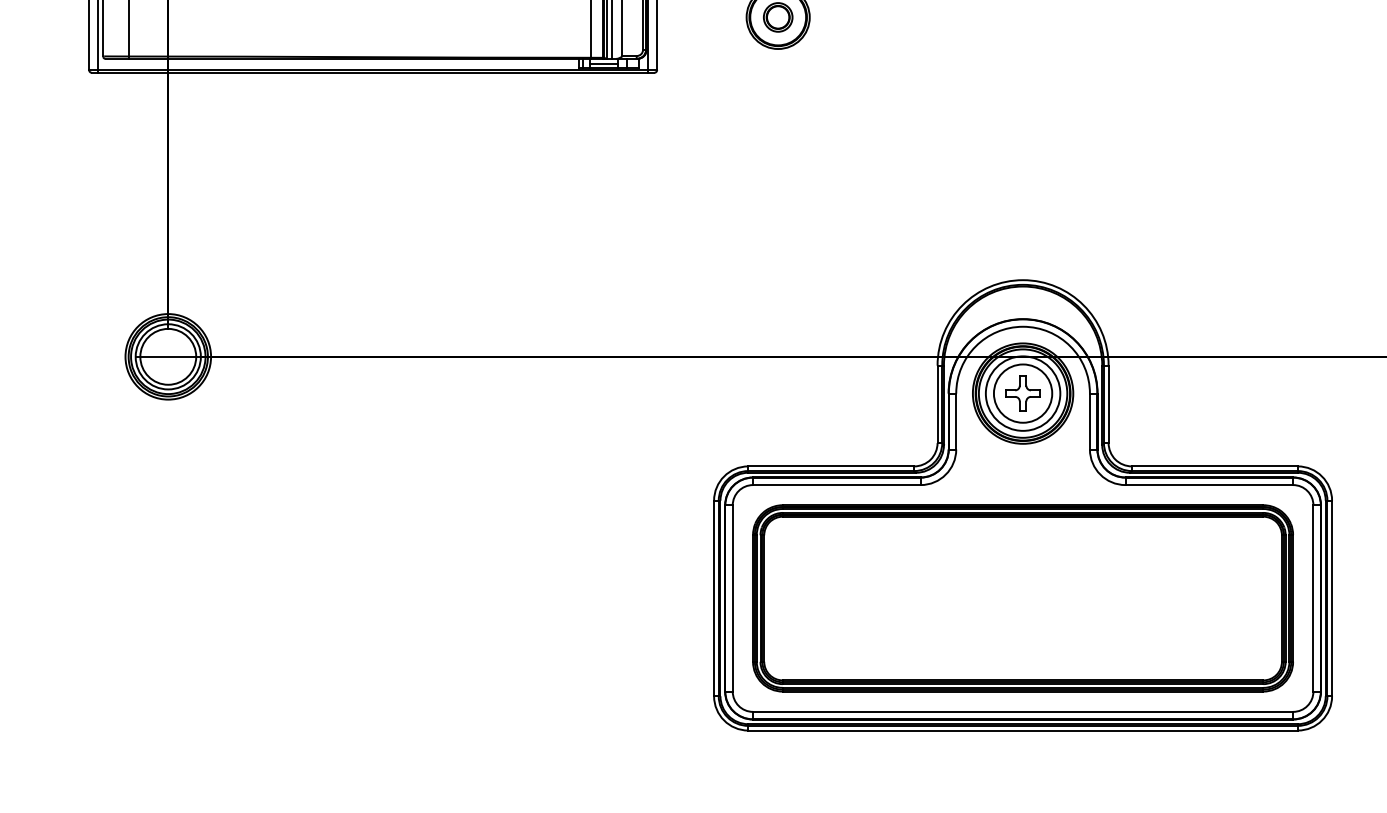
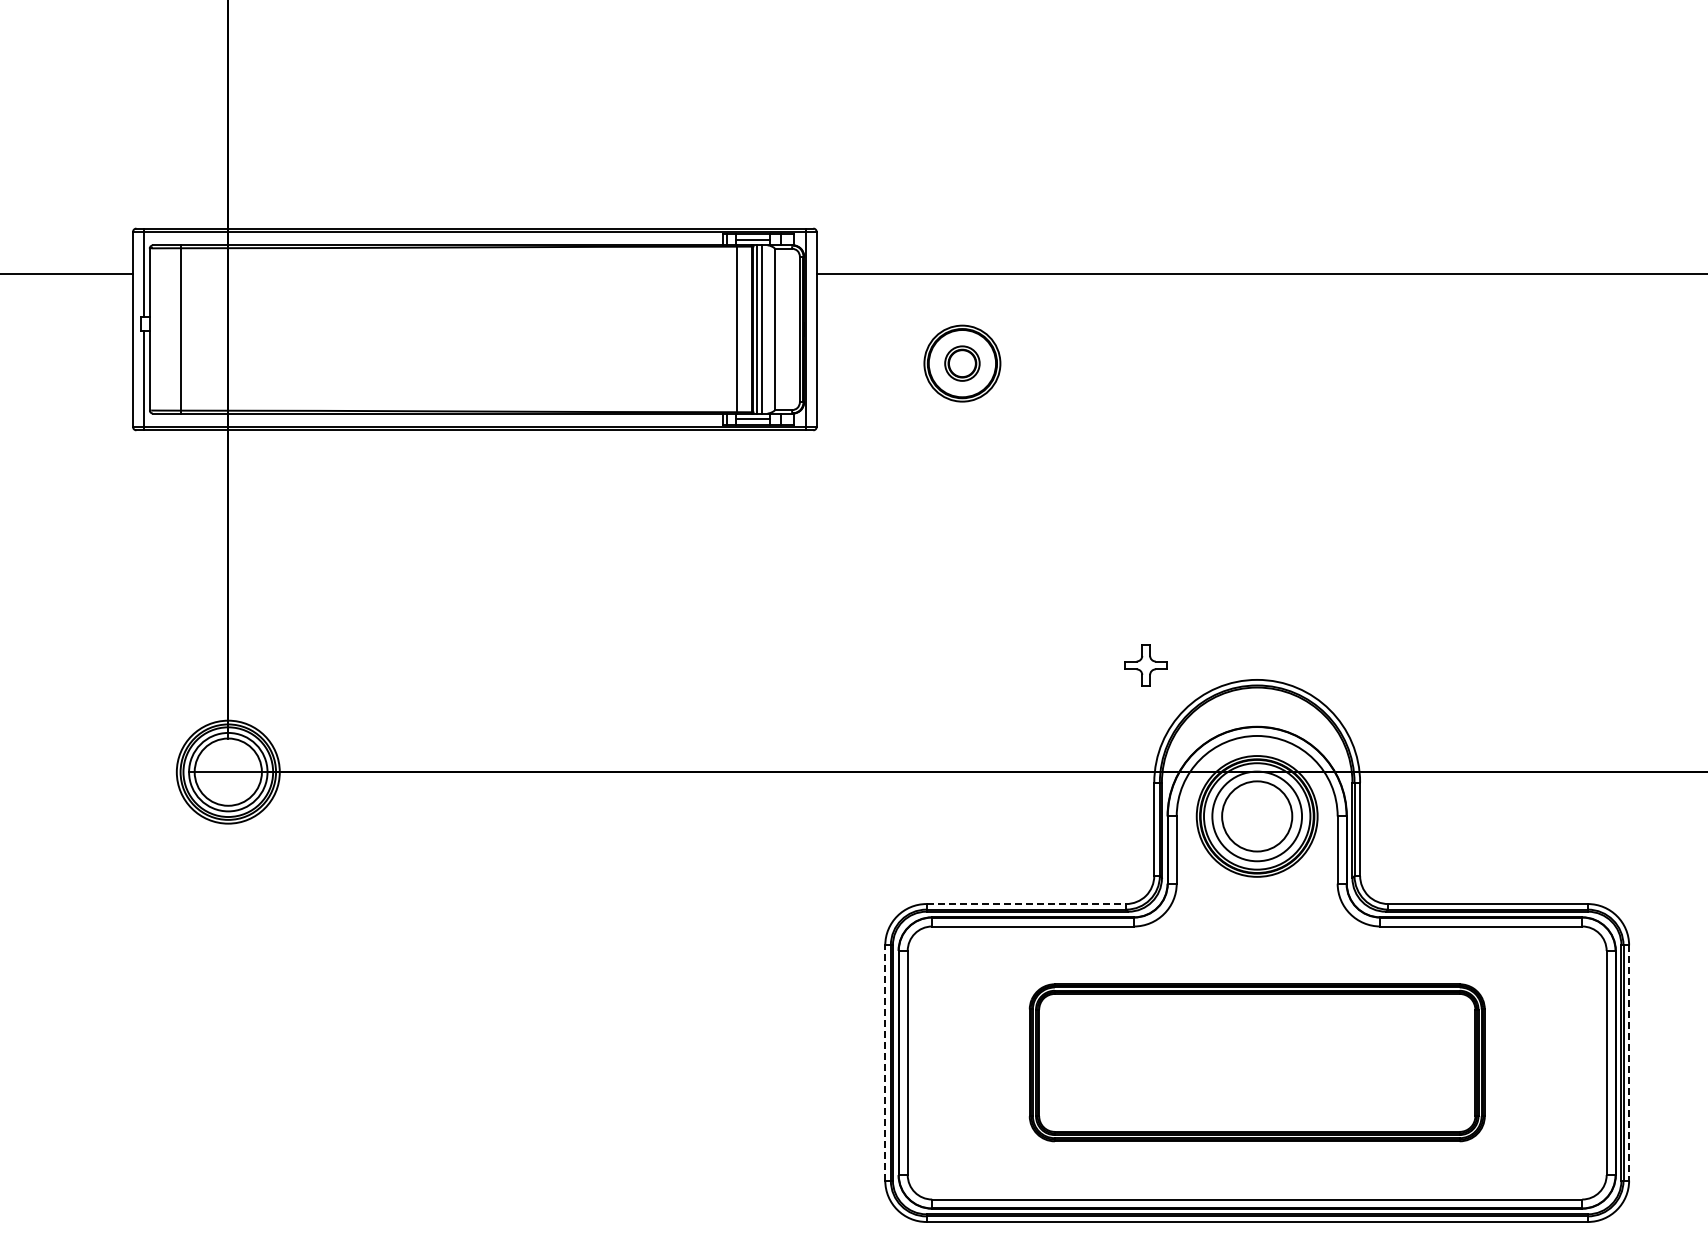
part: (1022, 393) -> (1145, 665), moved
line: (831, 466) -> (1026, 904), solid -> dashed
line: (714, 598) -> (885, 1063), solid -> dashed
part: (1023, 598) -> (1257, 1062), size x0.7
line: (1332, 598) -> (1629, 1063), solid -> dashed

